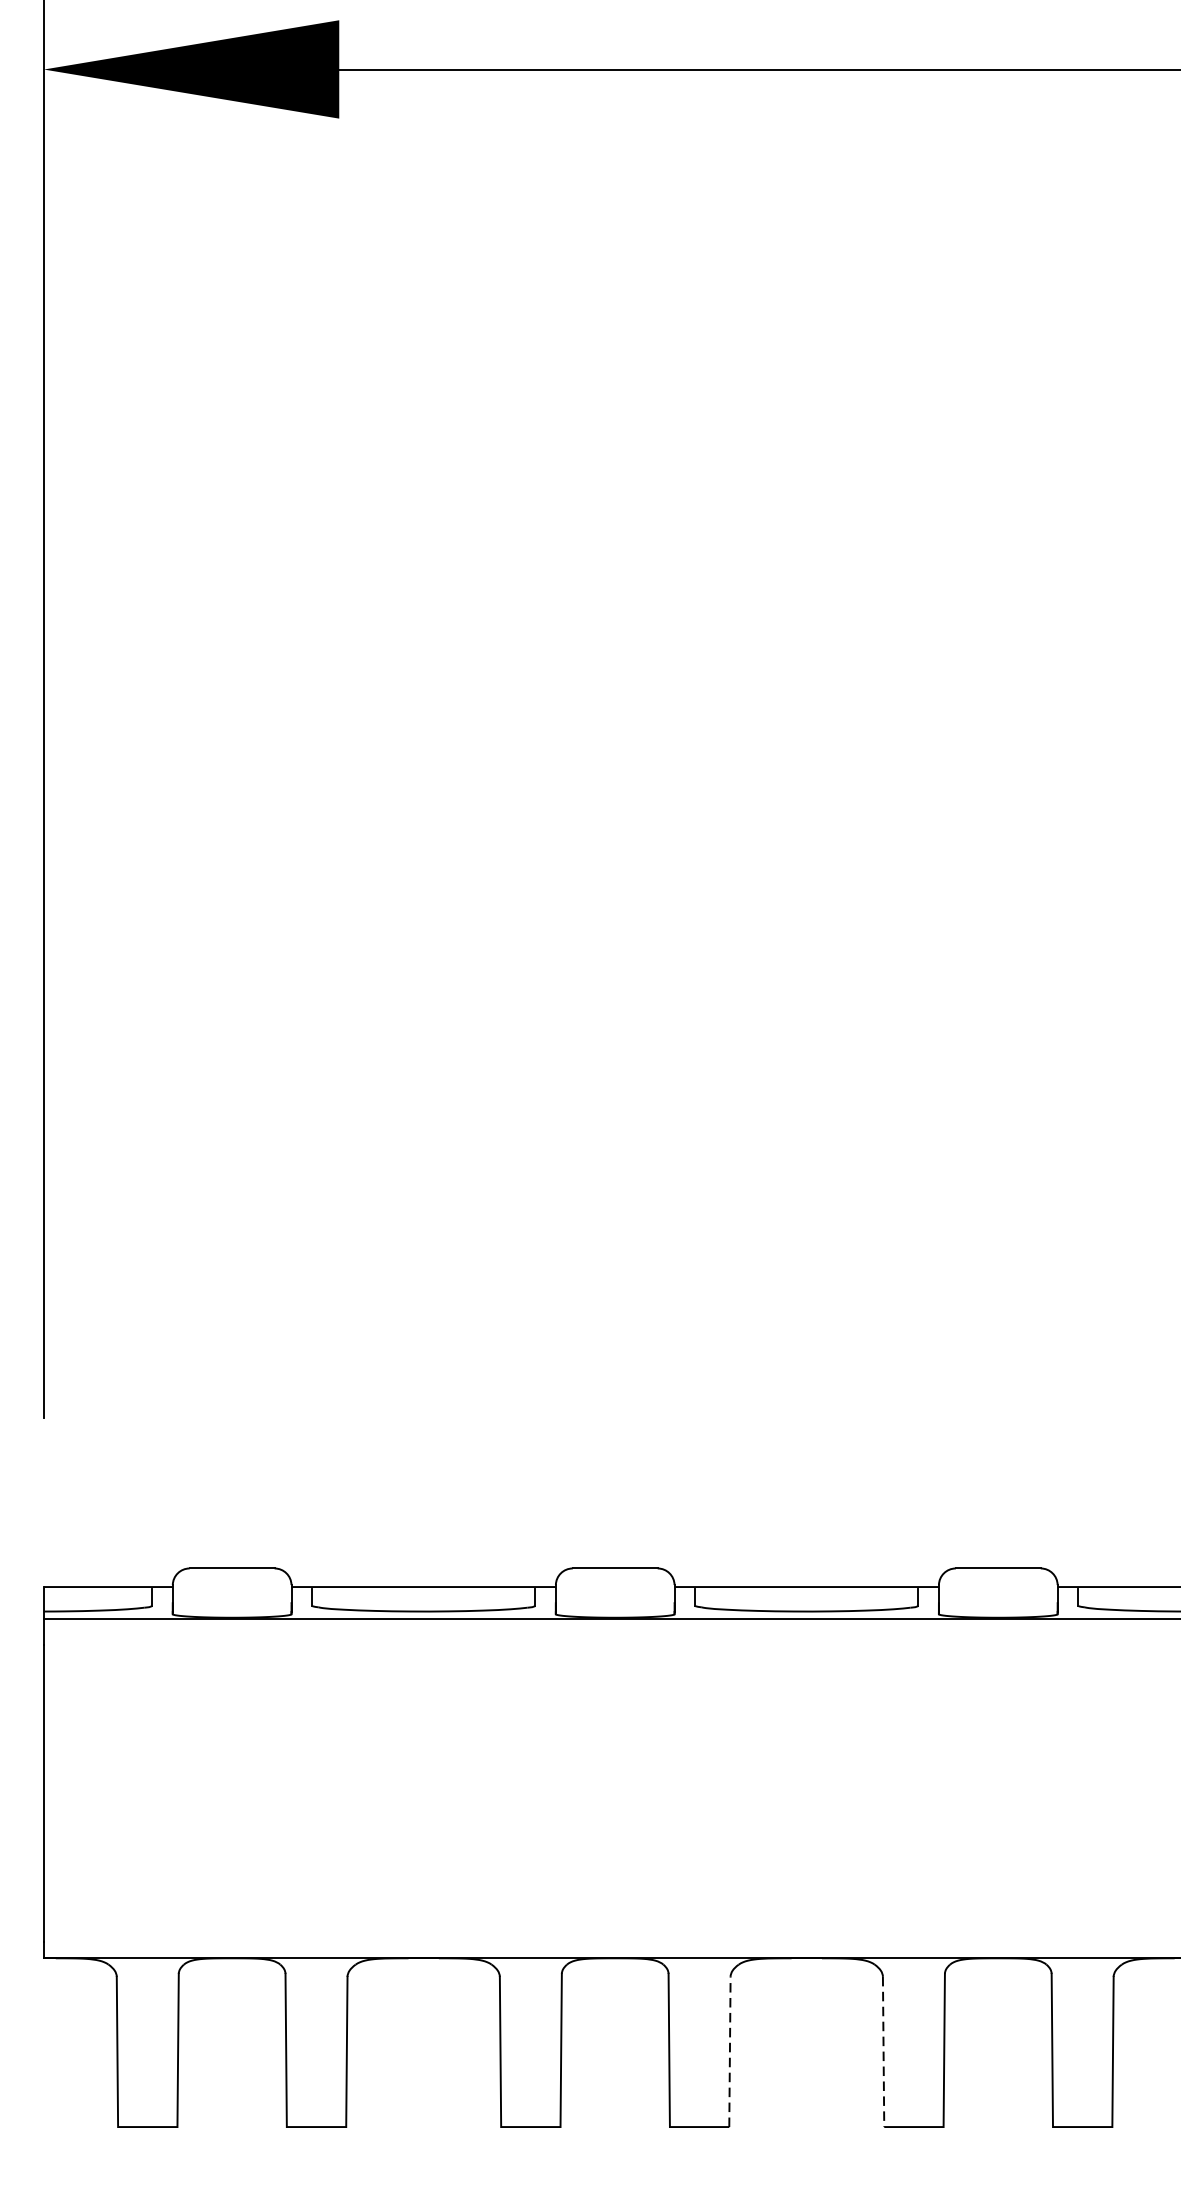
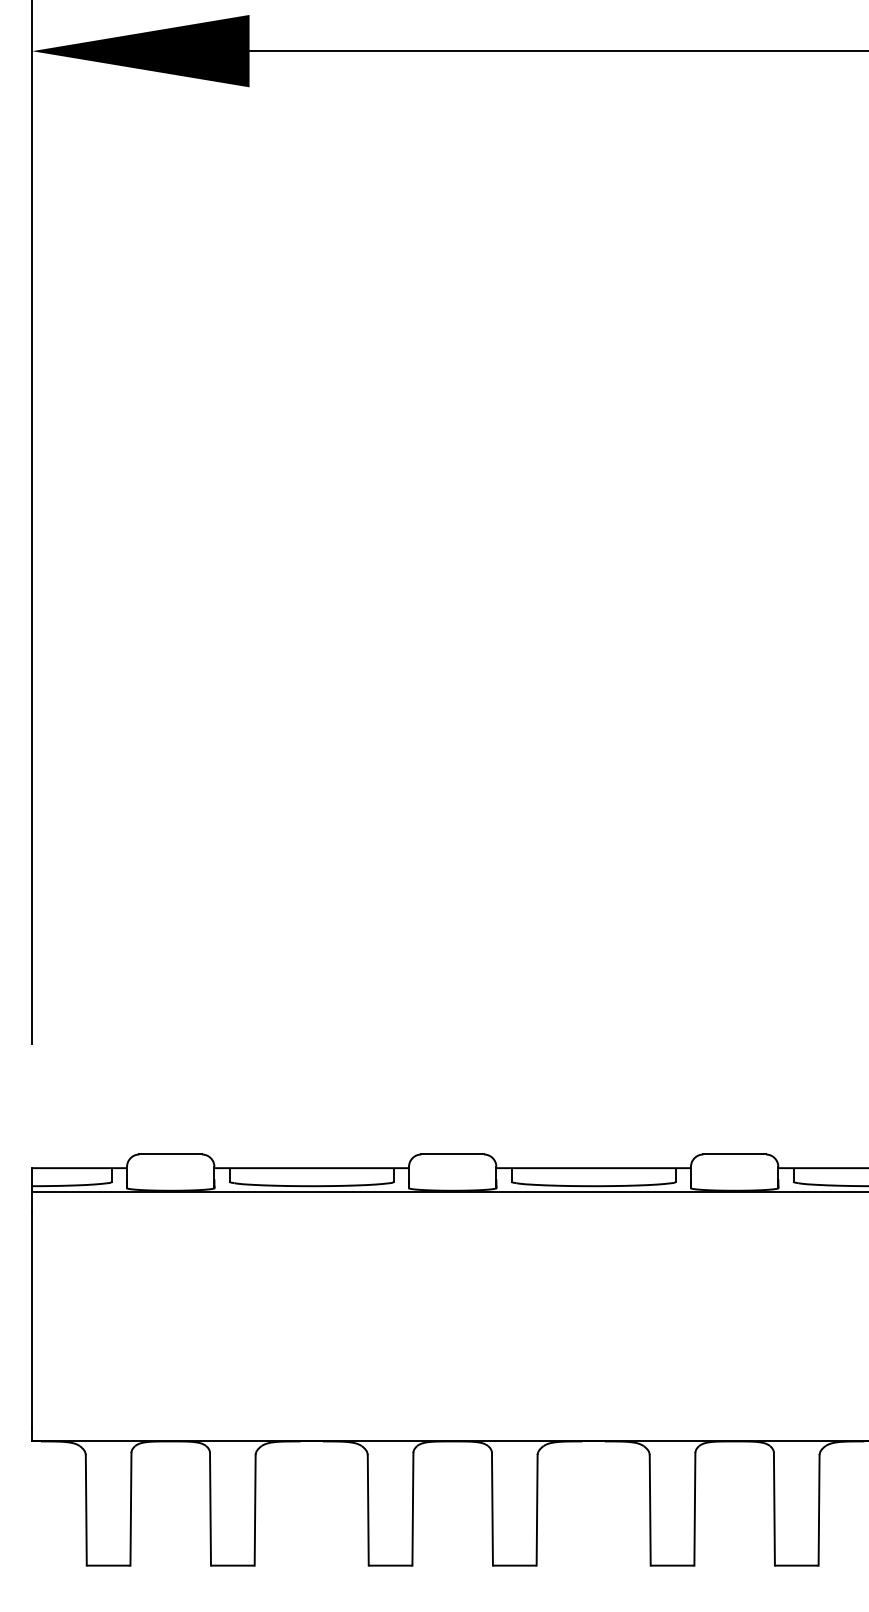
line: (730, 2050) -> (537, 1509), dashed -> solid
line: (883, 2052) -> (650, 1510), dashed -> solid

